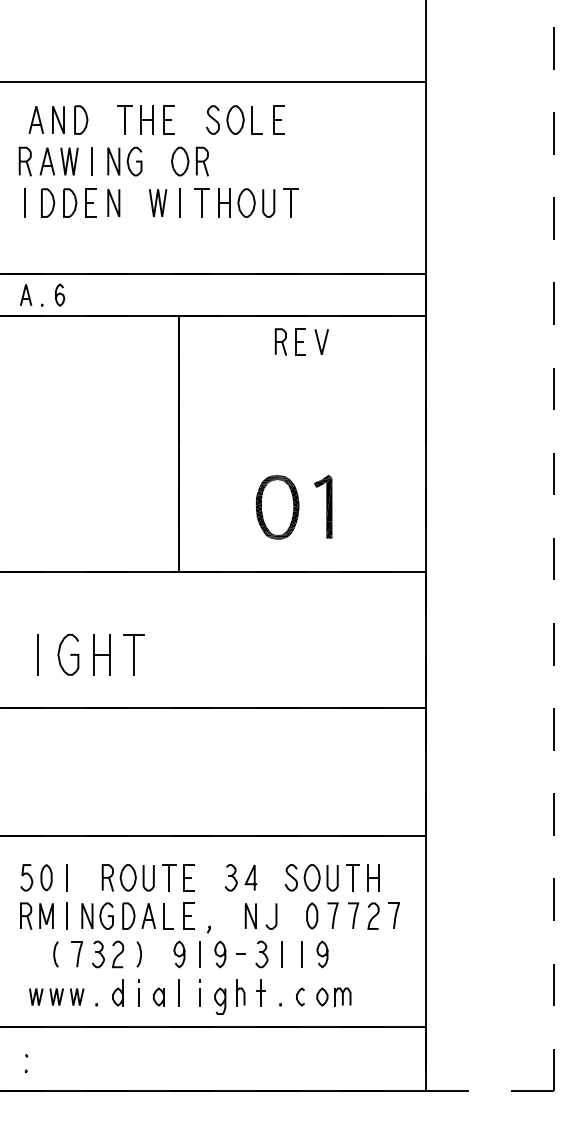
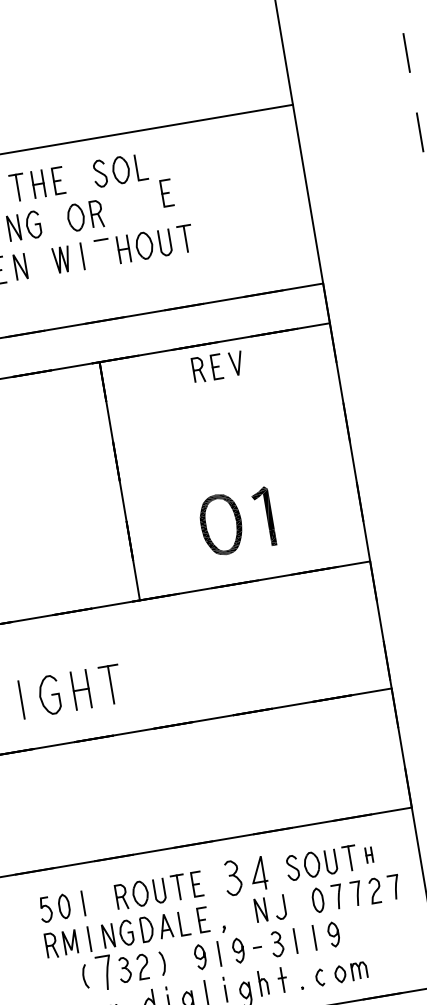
part: (278, 119) -> (166, 192), moved
line: (202, 202) -> (103, 252), removed
part: (240, 877) -> (245, 875), size x1.4
part: (373, 877) -> (369, 854), size x0.6
part: (76, 954) -> (104, 973), size x1.4

